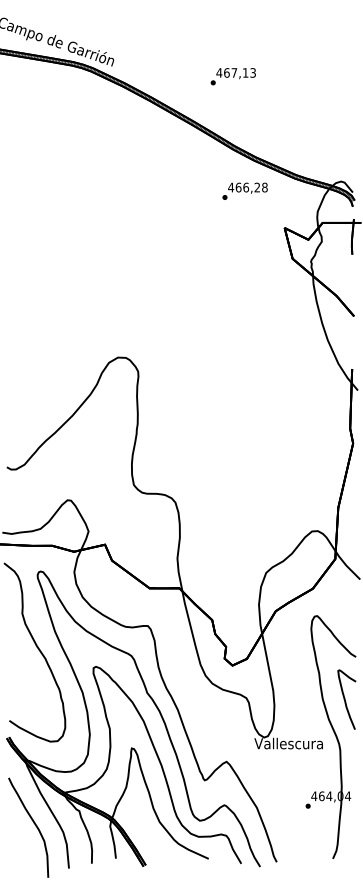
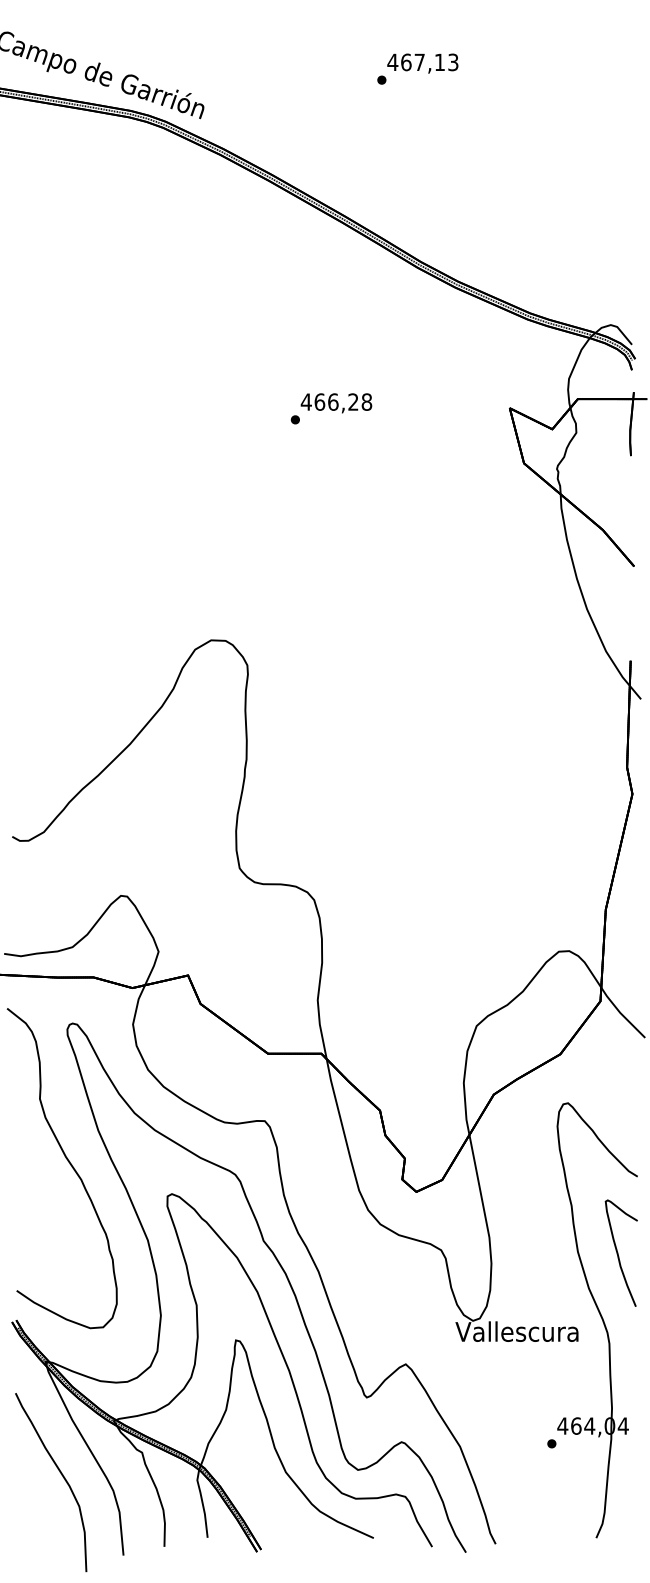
text: (232, 76) -> (416, 68), moved
text: (244, 190) -> (330, 407), moved

